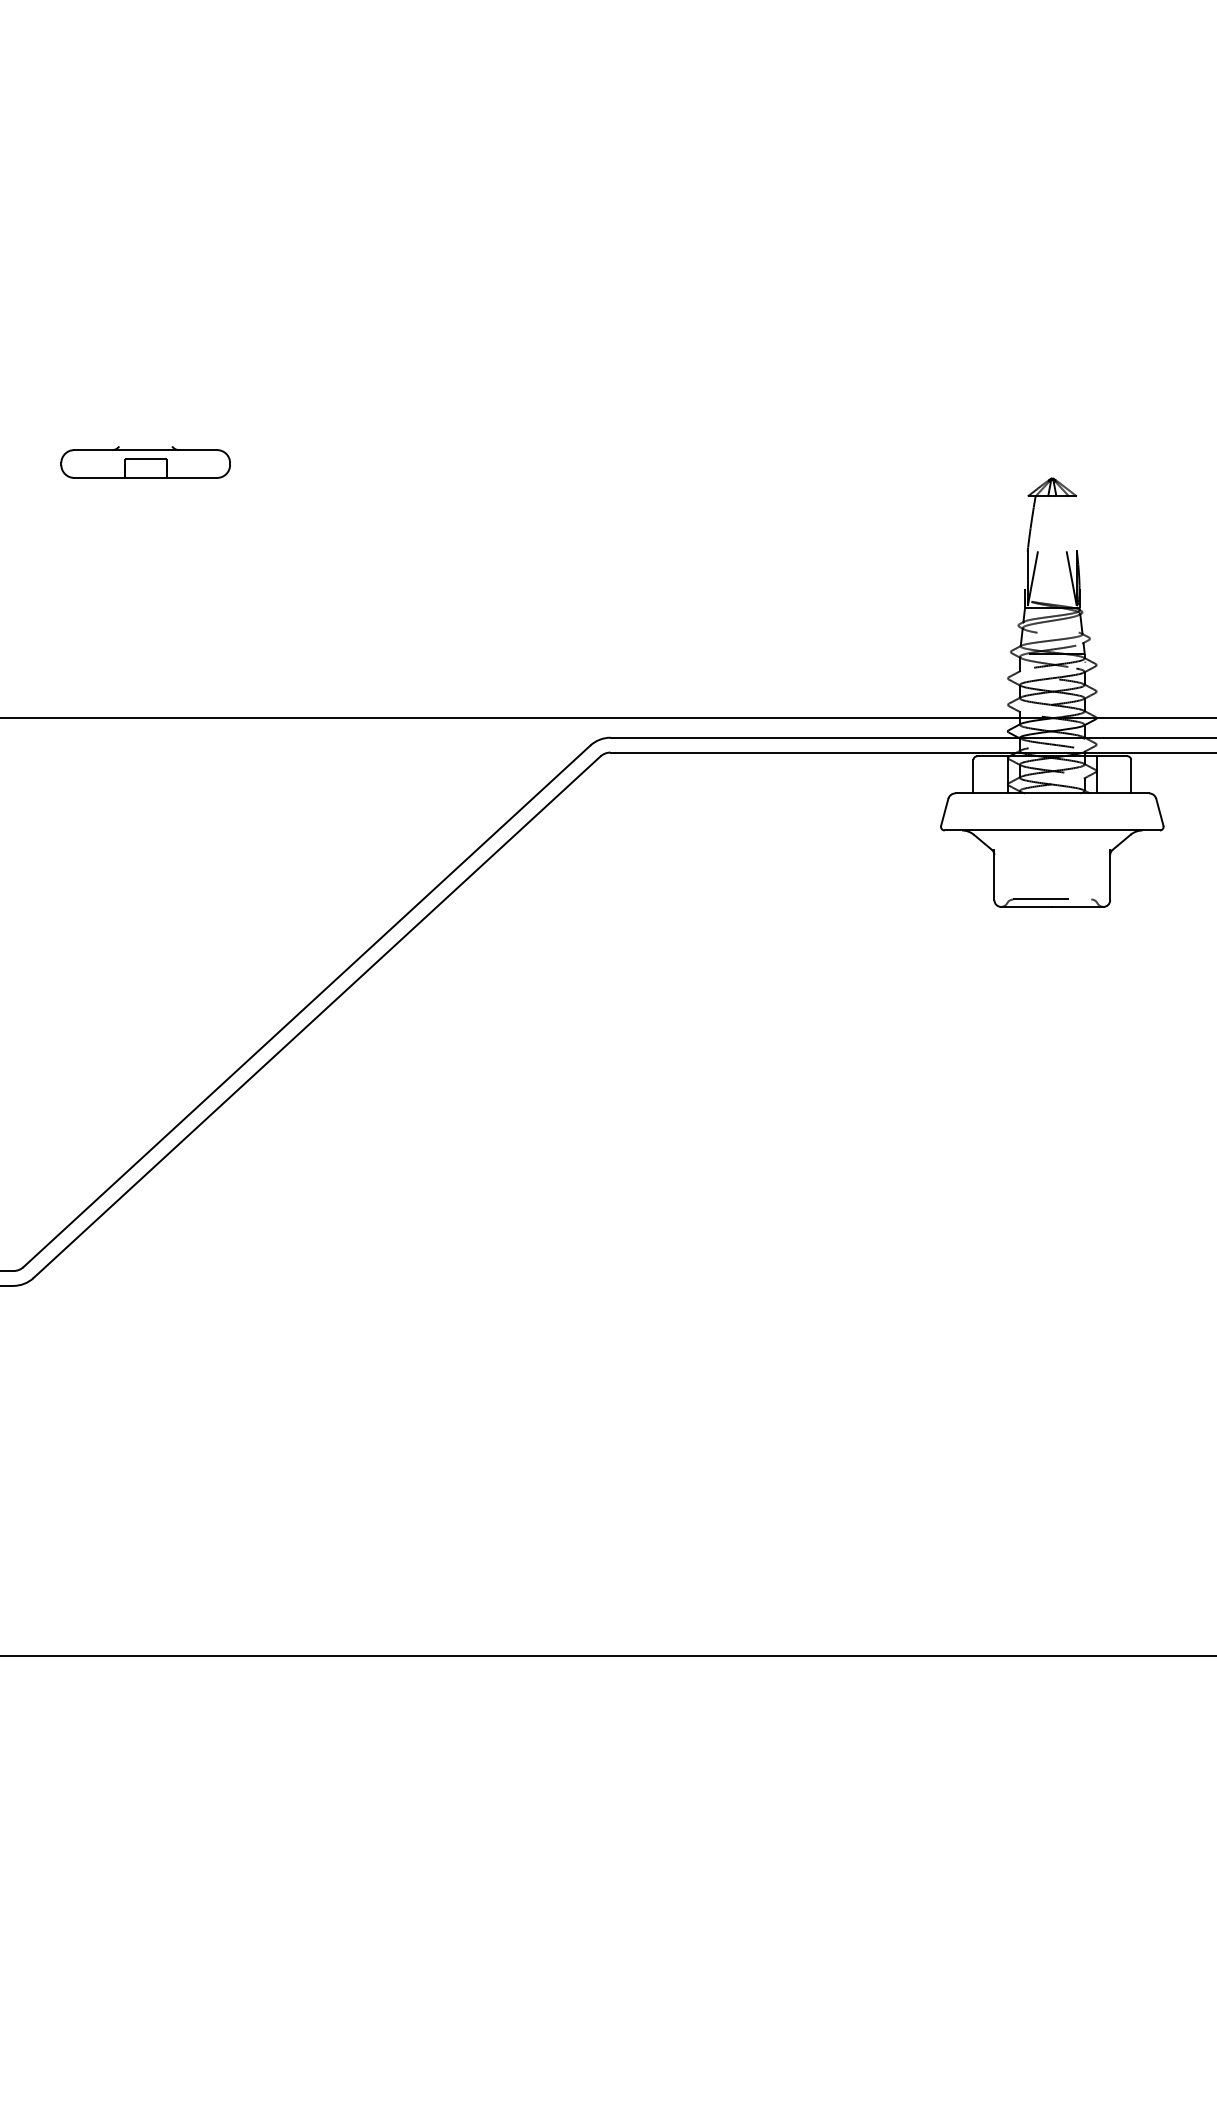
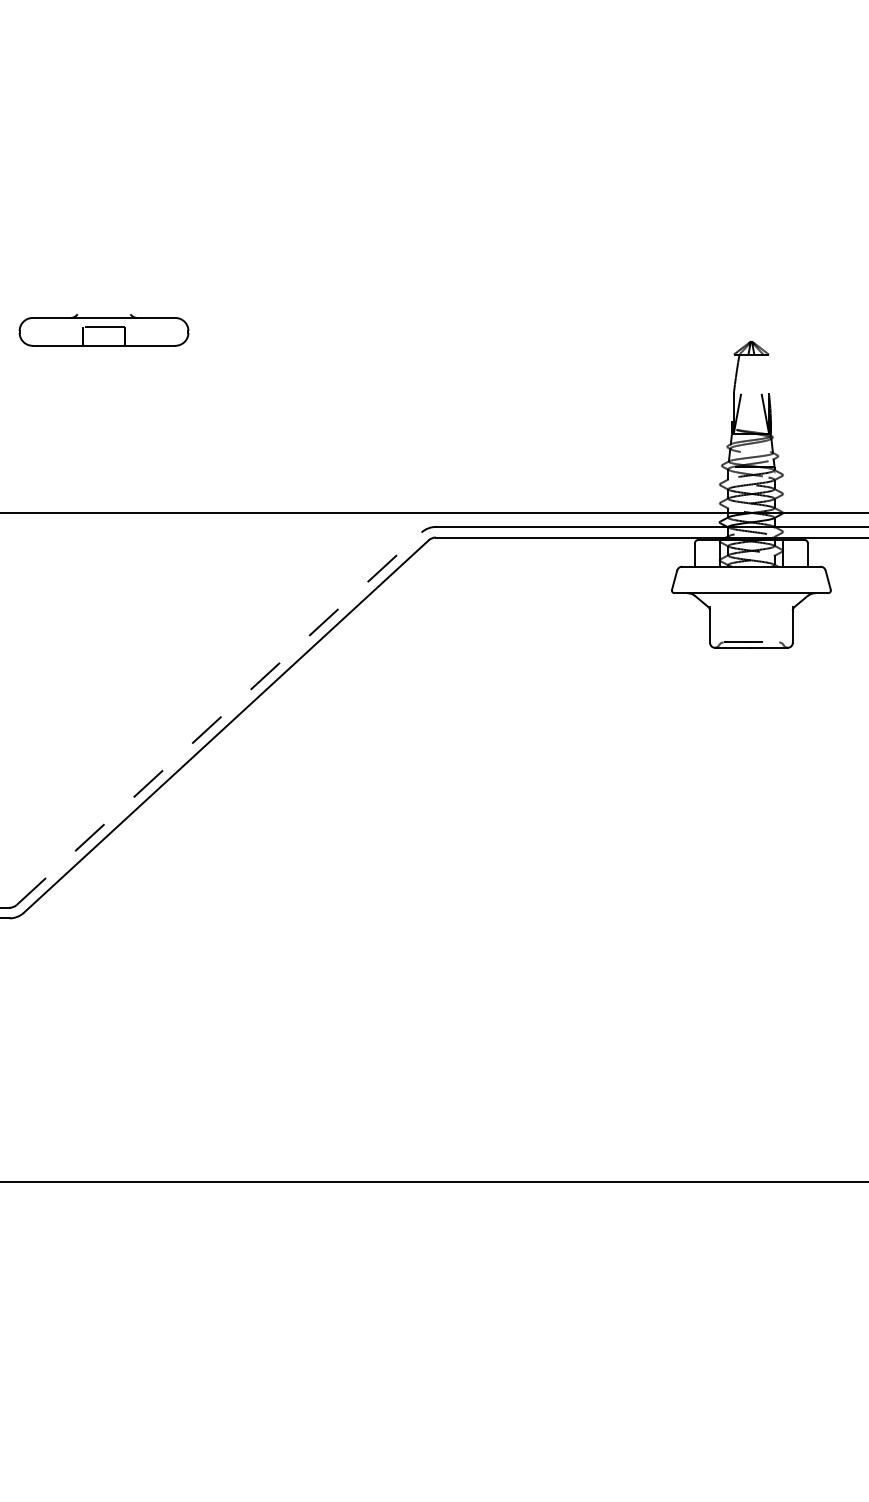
part: (144, 462) -> (103, 330), size x1.4
line: (307, 1005) -> (219, 718), solid -> dashed

